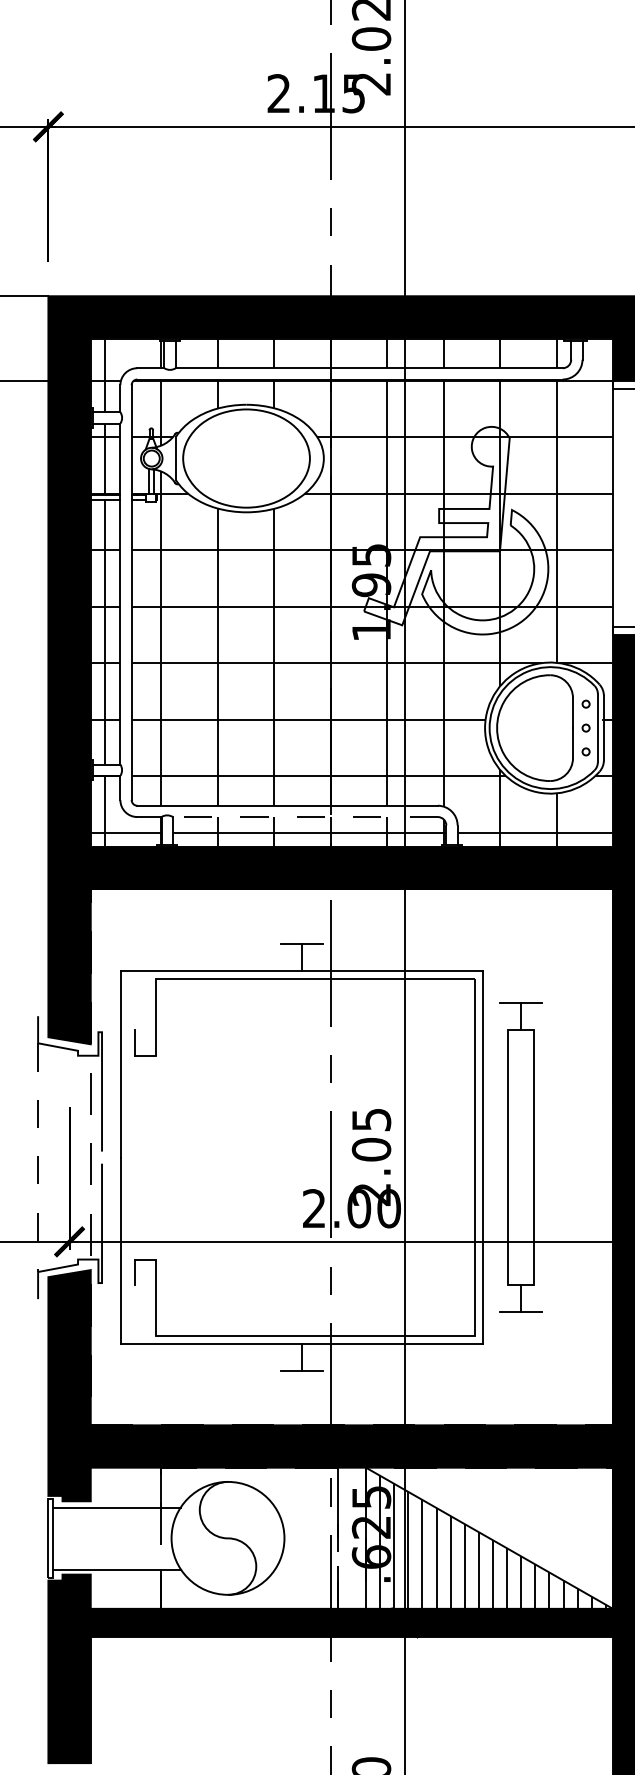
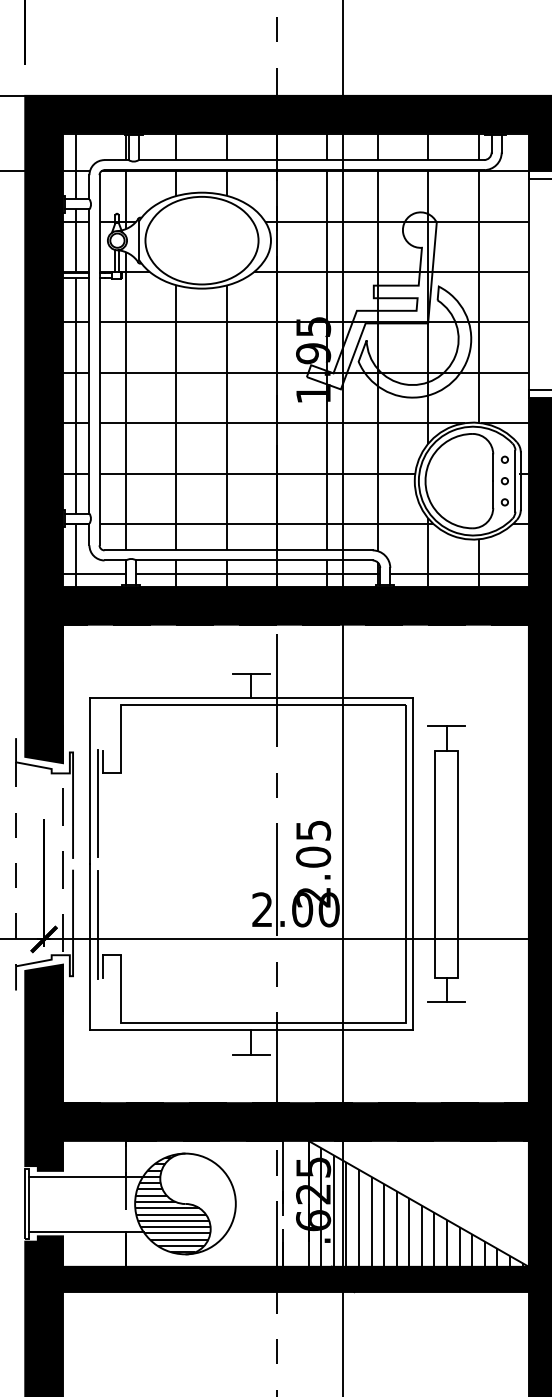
line: (305, 817) -> (254, 560), dashed -> solid
line: (129, 1089) -> (97, 803), added
line: (129, 1225) -> (97, 924), added
hatch: (213, 1539) -> (172, 1204), added

